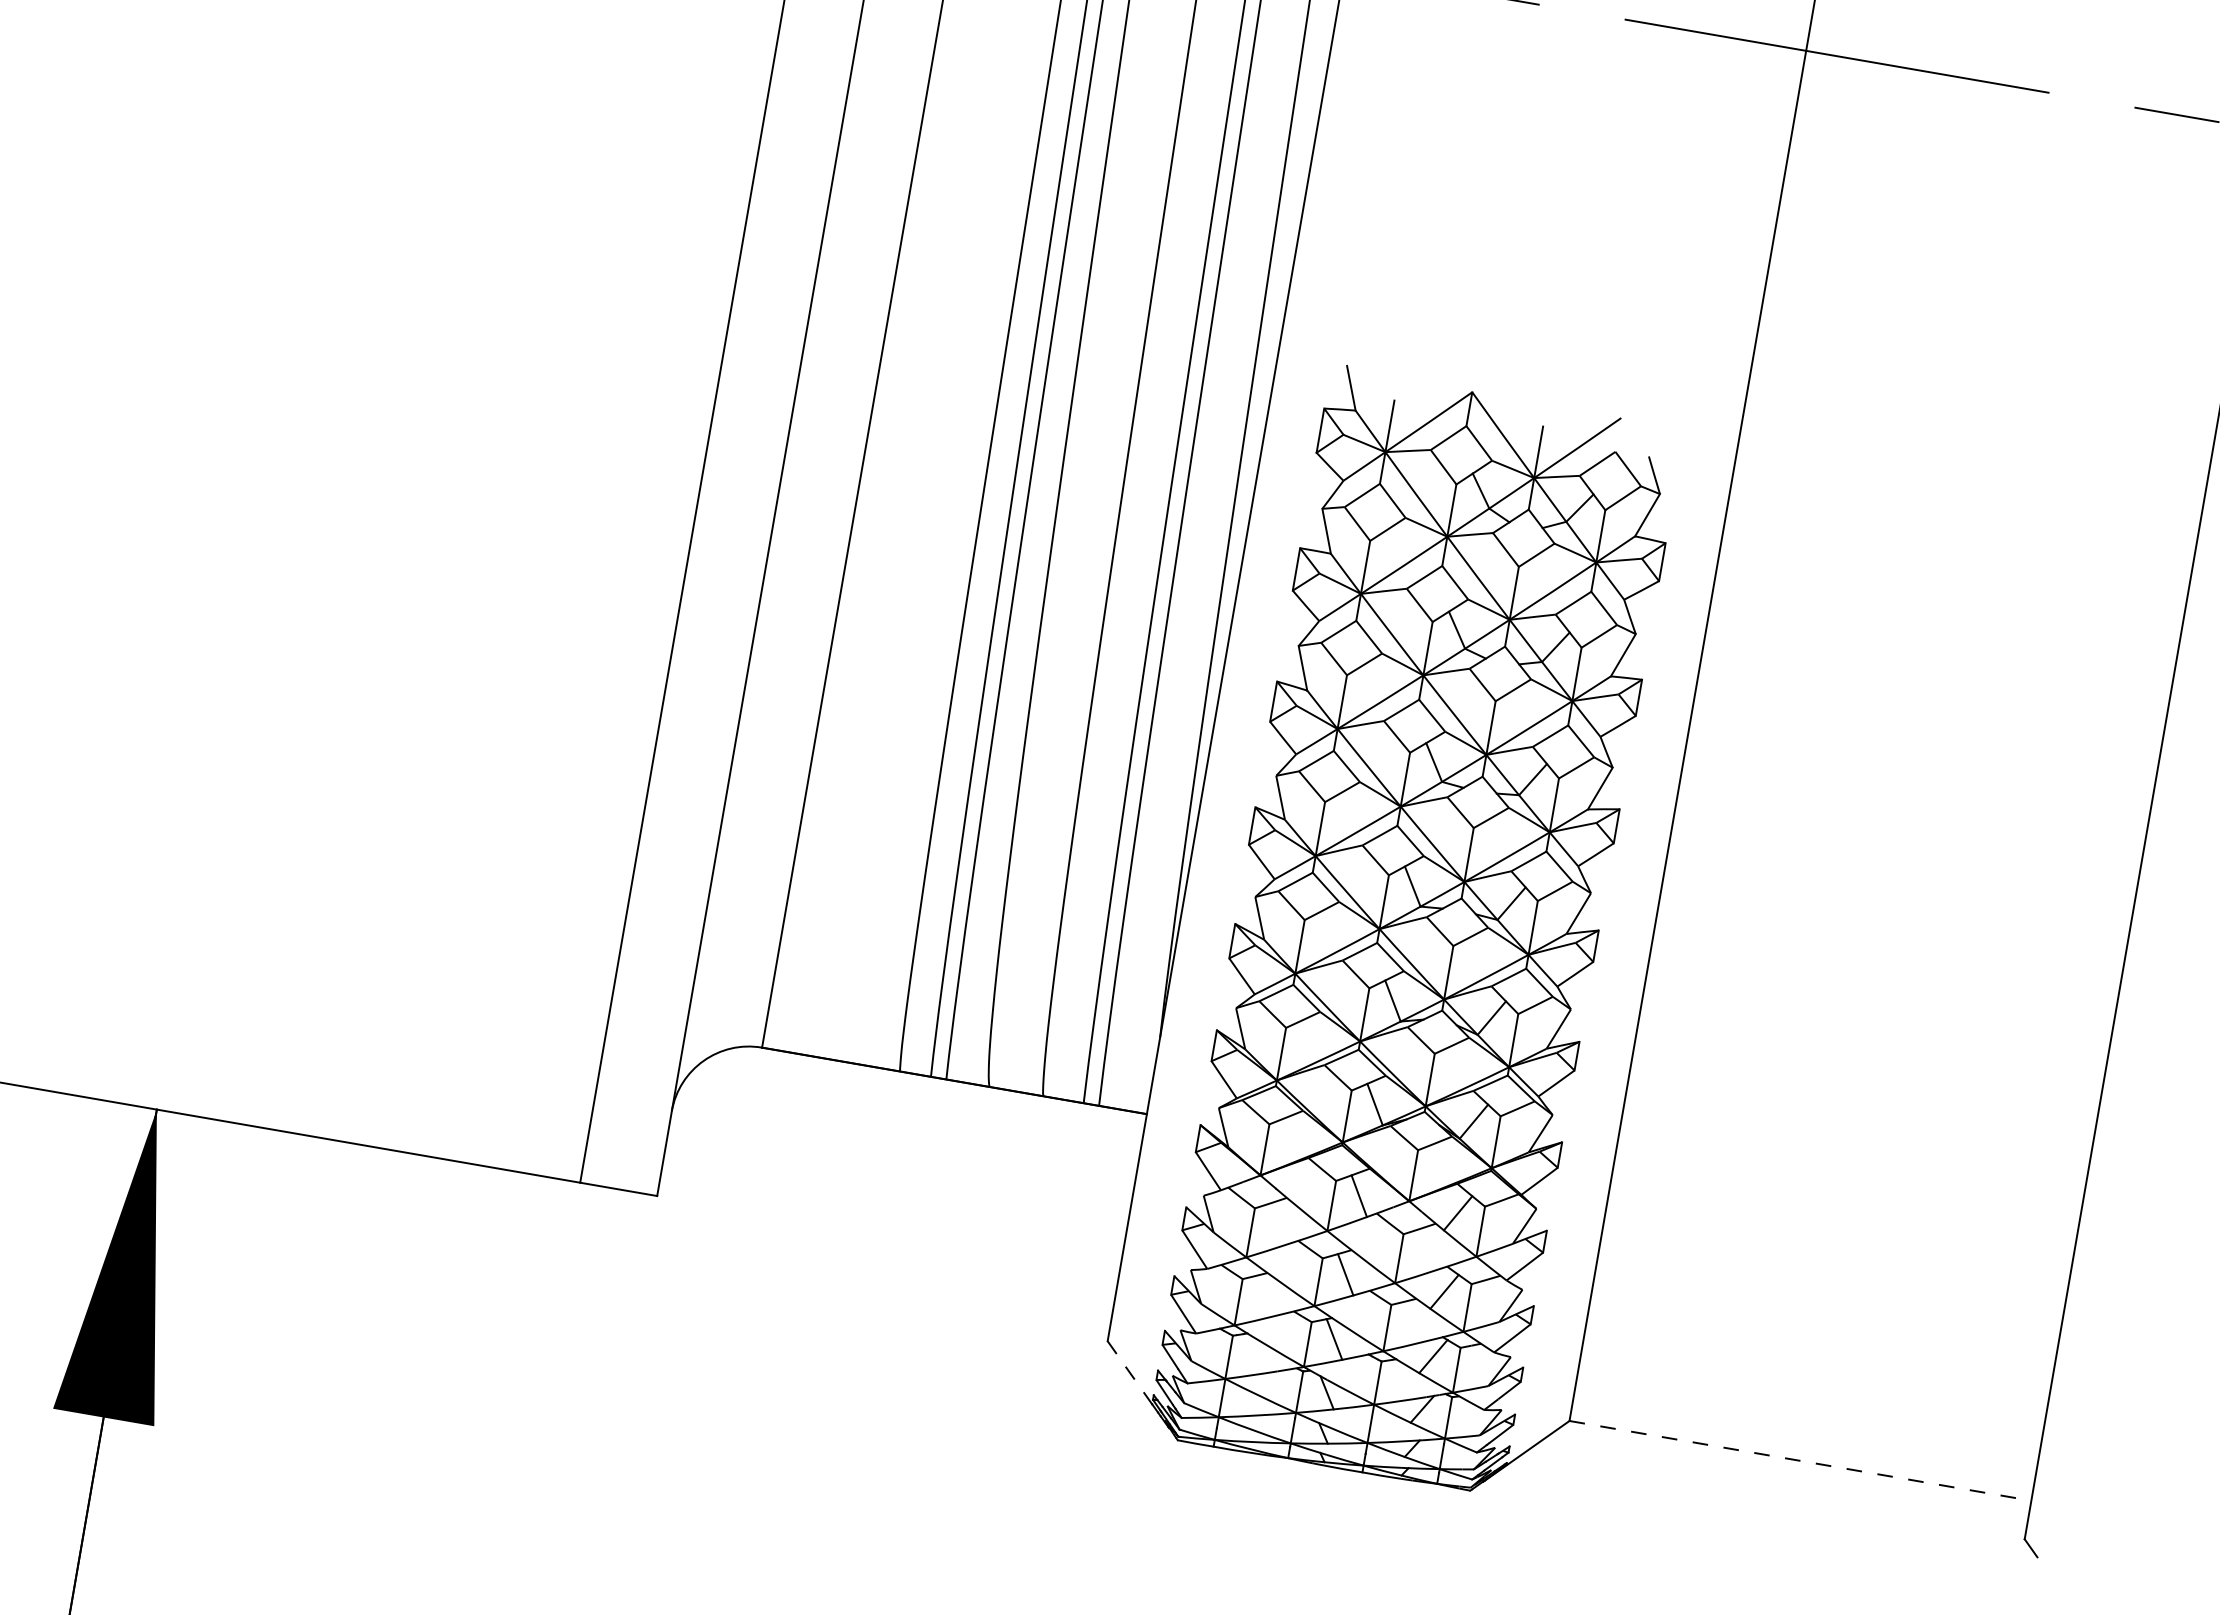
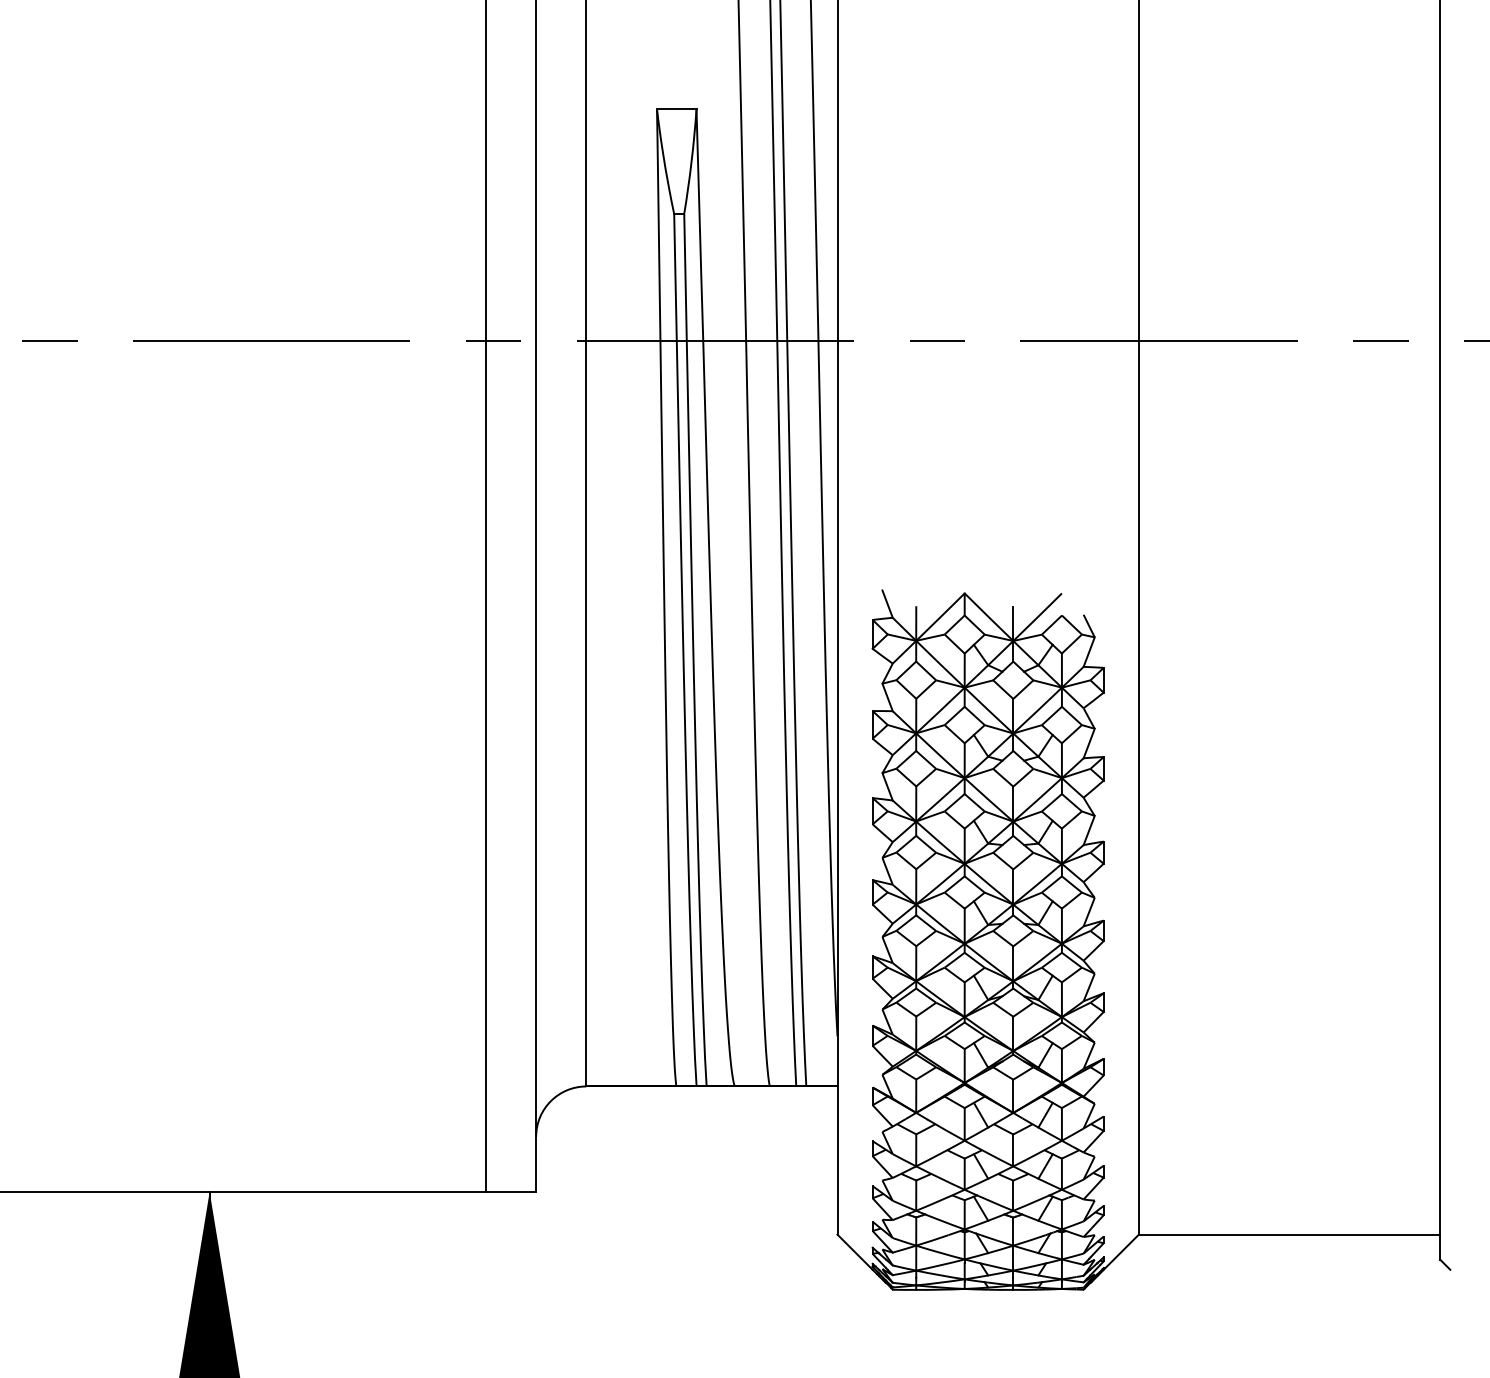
line: (1130, 1373) -> (855, 1252), dashed -> solid
line: (1800, 1460) -> (1289, 1234), dashed -> solid

